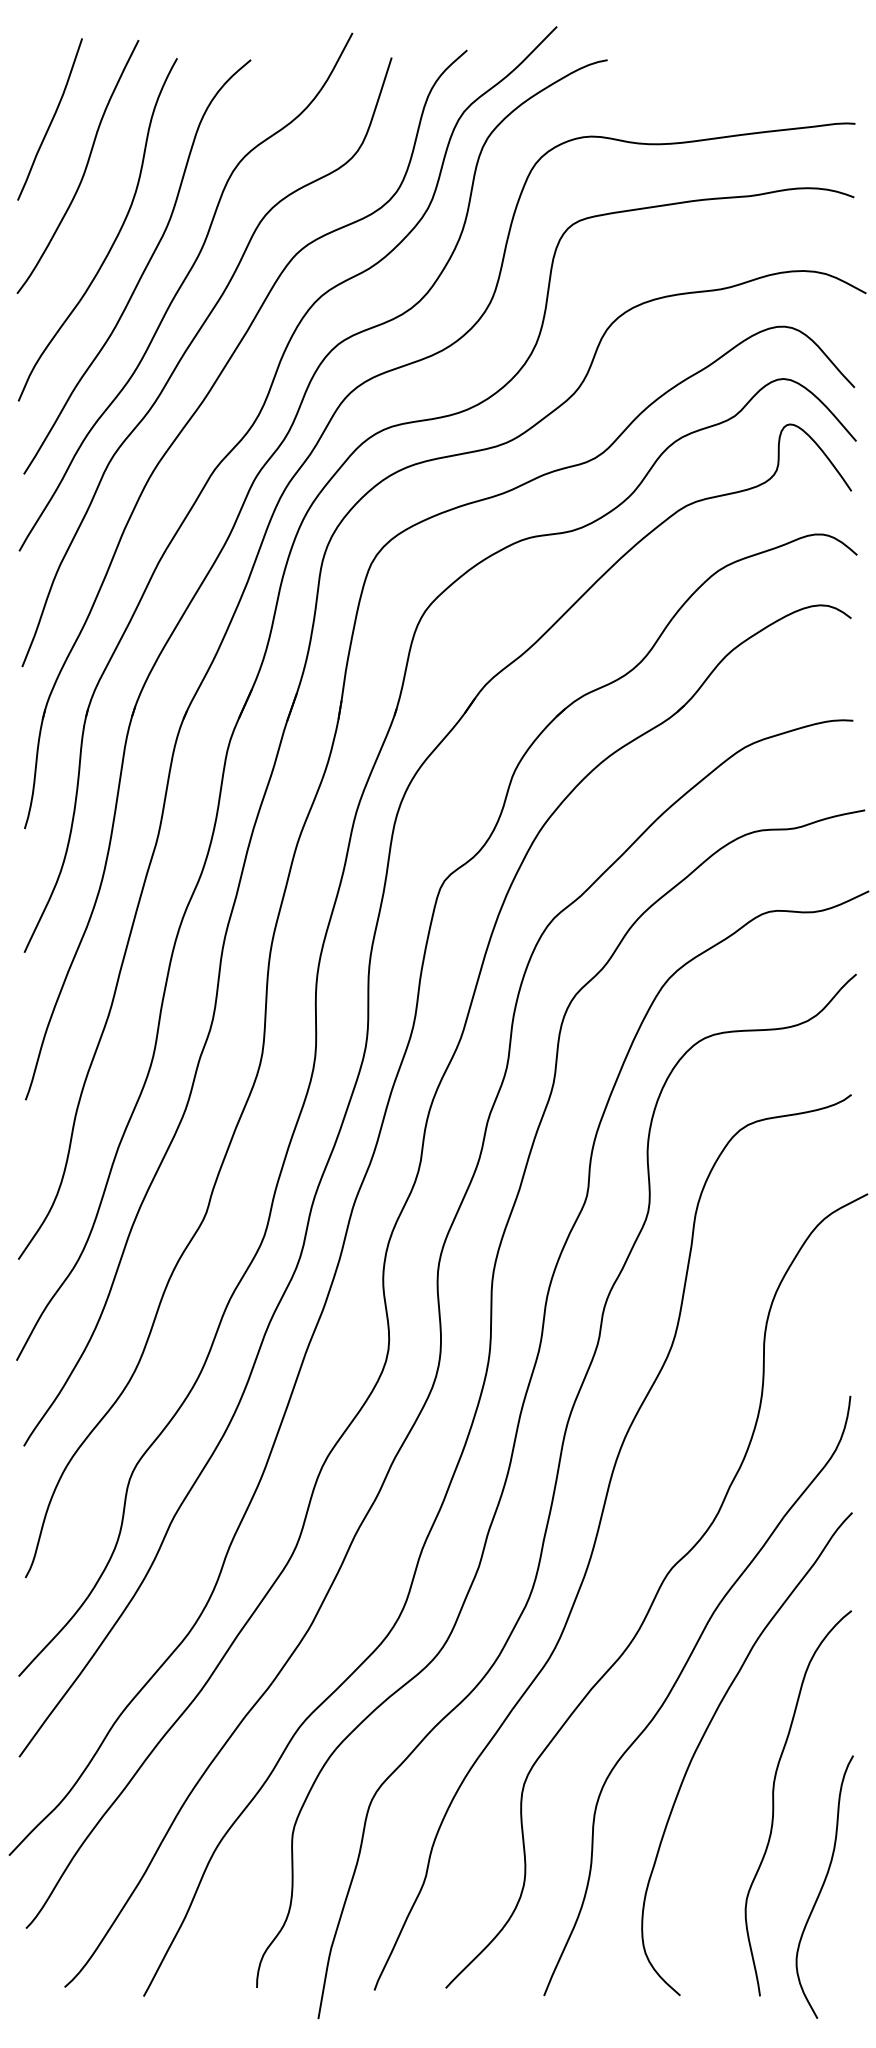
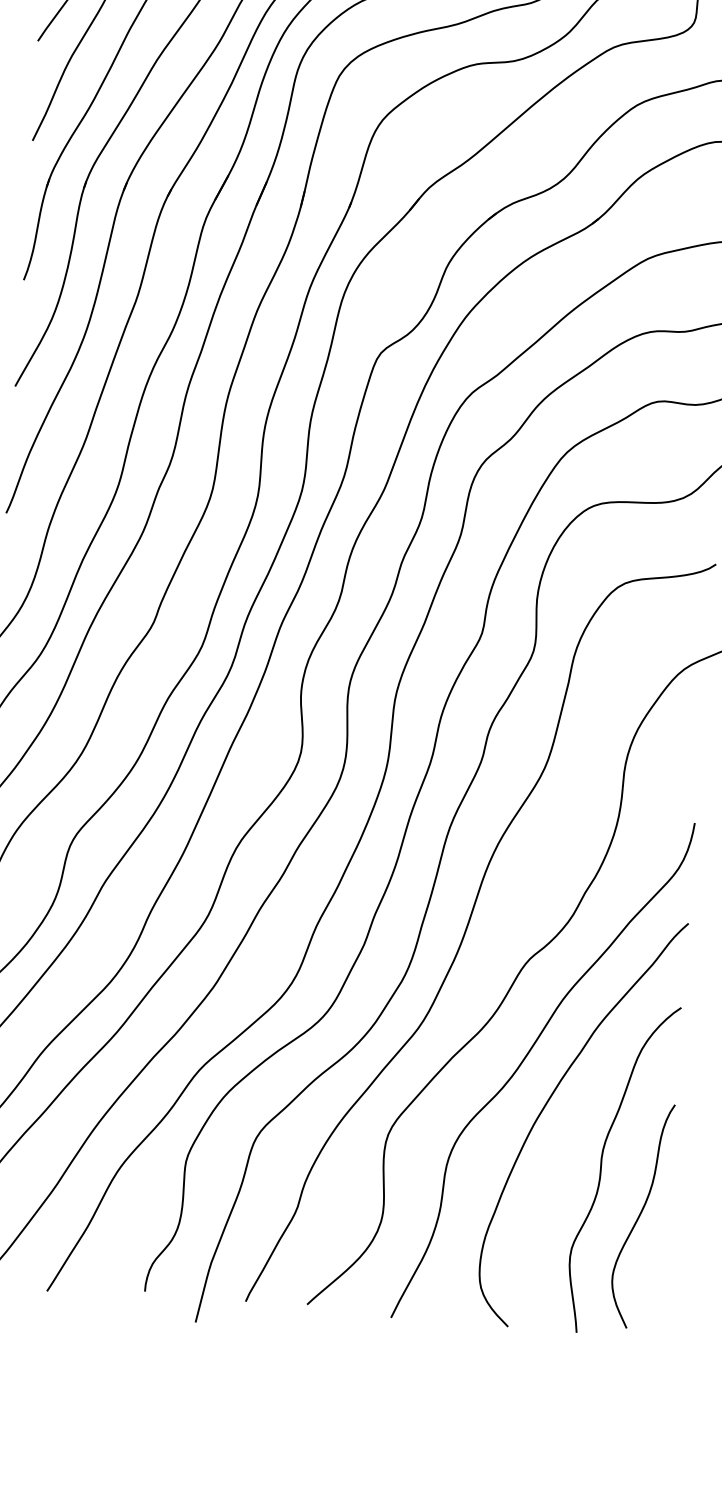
curve: (823, 1886) -> (640, 1215), moved

